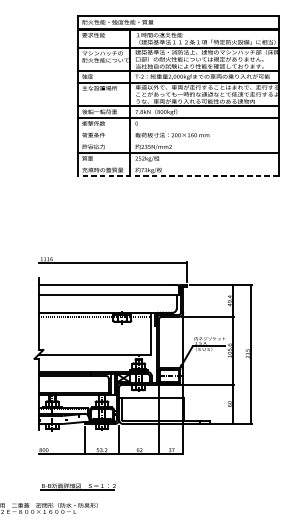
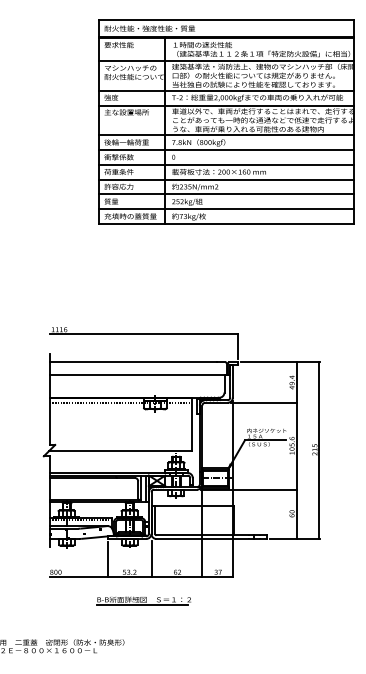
line: (178, 129) -> (226, 164), added
line: (178, 141) -> (226, 179), added
line: (178, 164) -> (226, 209), added
line: (178, 176) -> (226, 224), dashed -> solid
part: (78, 486) -> (143, 600), moved

